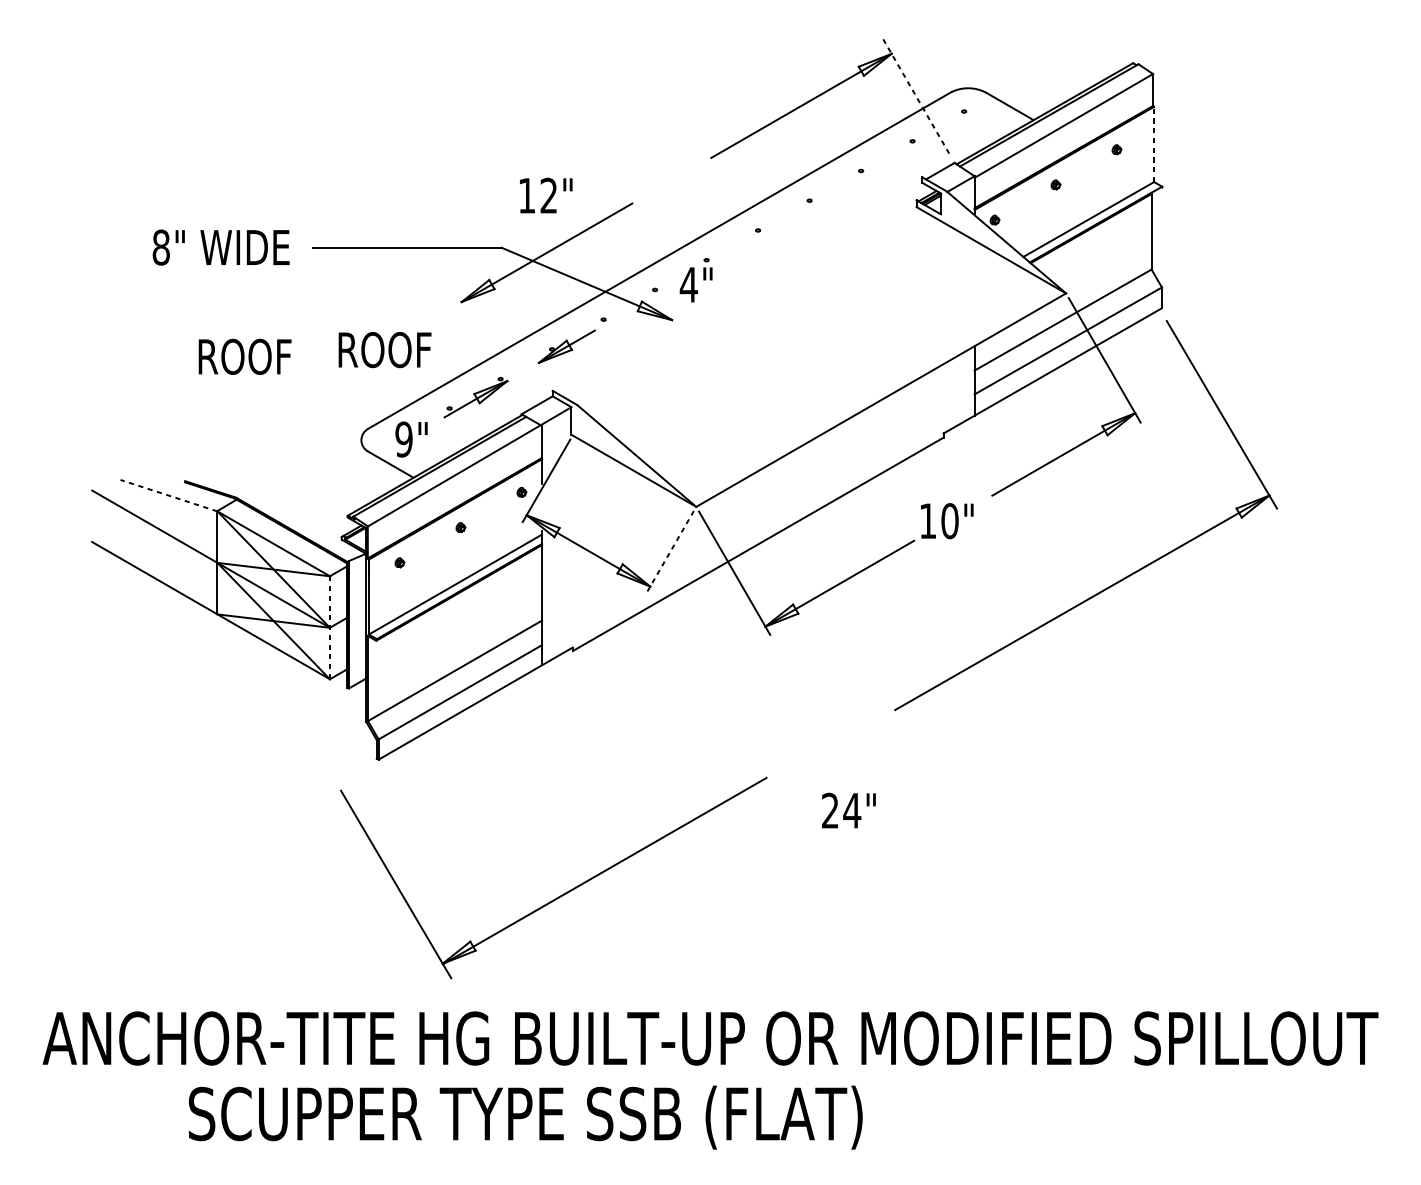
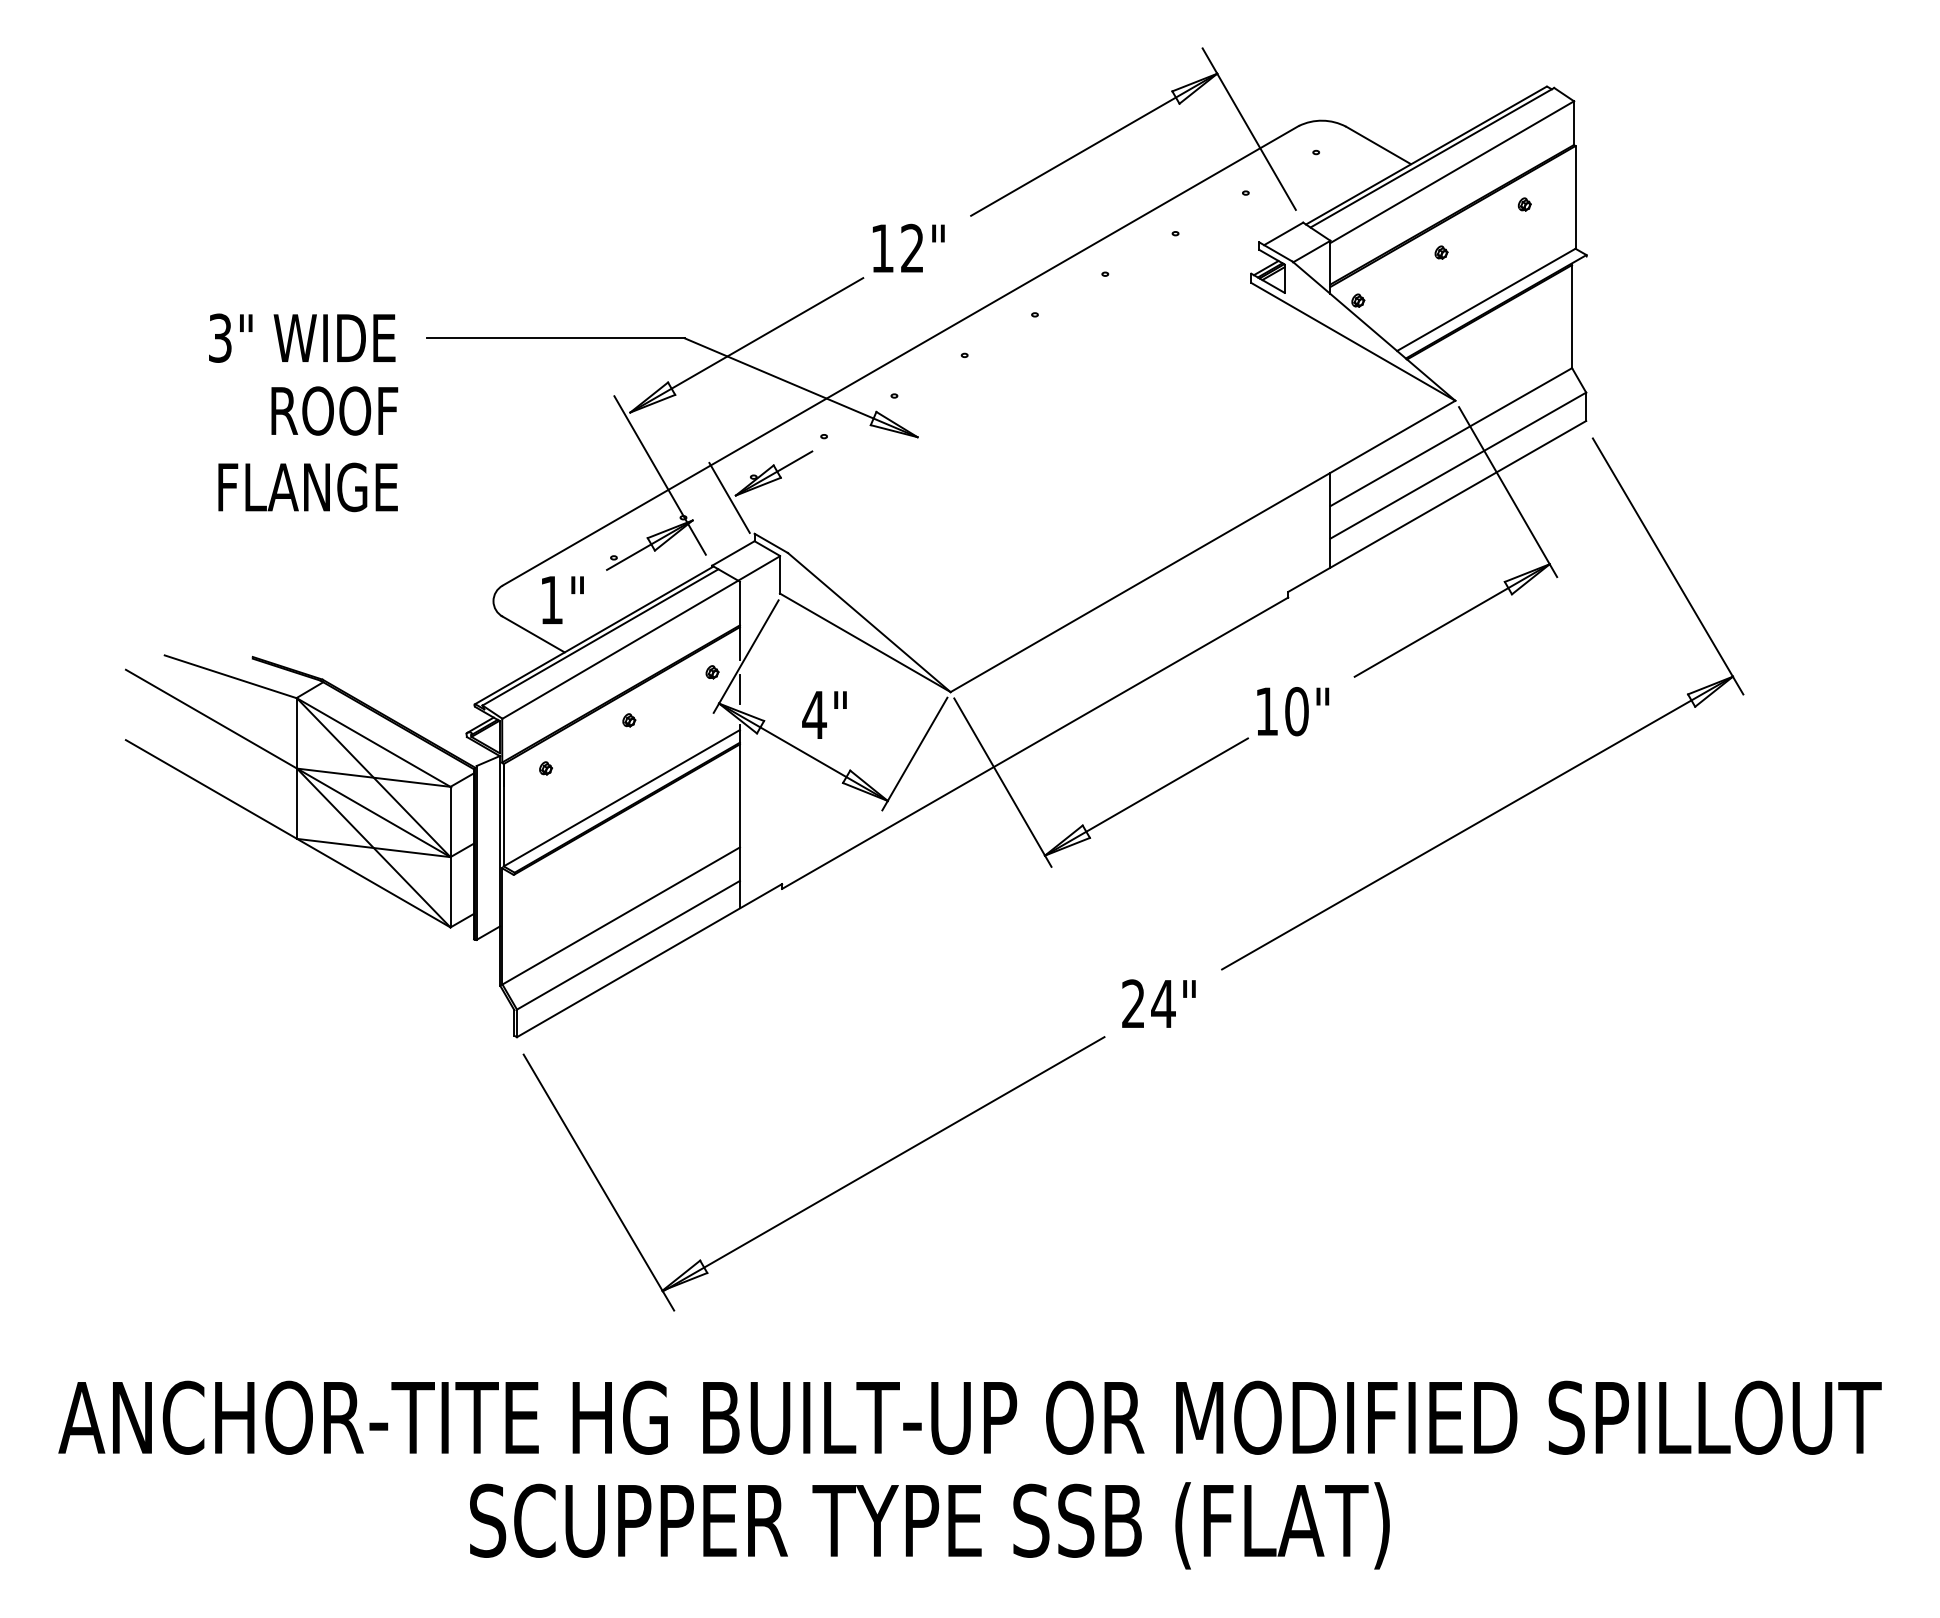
line: (915, 93) -> (1249, 128), dashed -> solid
line: (1154, 144) -> (1575, 197), dashed -> solid
text: (546, 195) -> (908, 247), moved
text: (161, 247) -> (220, 337), 8" -> 3"
text: (696, 284) -> (824, 714), moved
line: (483, 348) -> (659, 475), added
text: (384, 349) -> (334, 410), moved
text: (225, 356) -> (308, 487), ROOF -> FLANGE
line: (534, 364) -> (729, 497), added
text: (403, 439) -> (551, 599), 9" -> 1"
line: (168, 495) -> (230, 676), dashed -> solid
line: (541, 504) -> (739, 689), added
line: (669, 552) -> (914, 754), dashed -> solid
line: (329, 628) -> (450, 857), dashed -> solid
text: (848, 810) -> (1158, 1003), moved
part: (562, 894) -> (825, 1196), moved
text: (525, 1117) -> (929, 1525), moved

